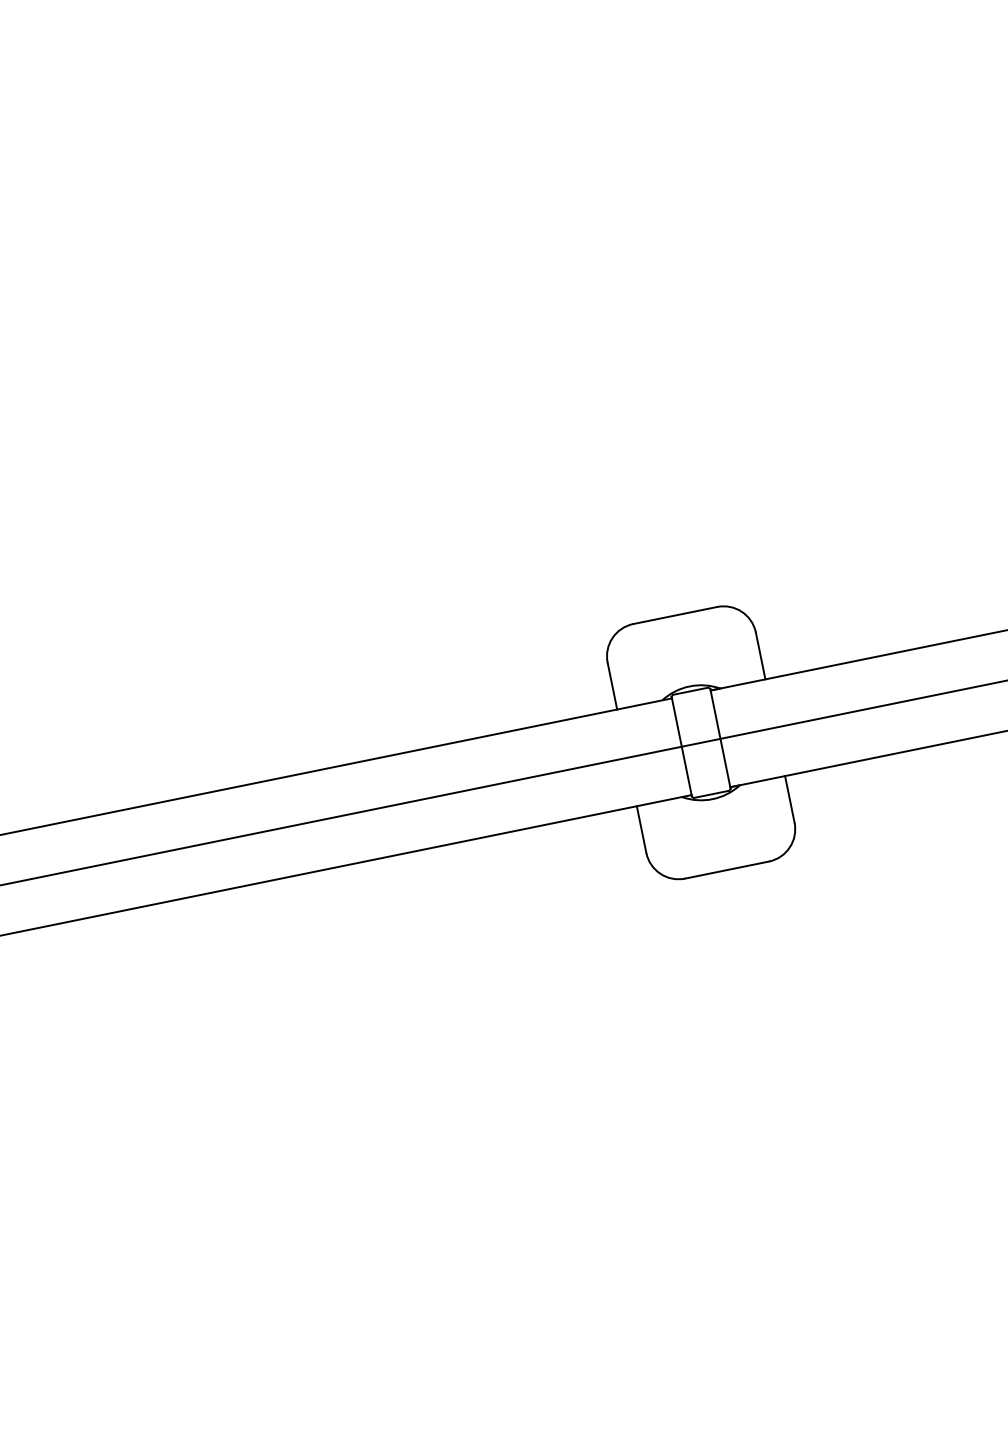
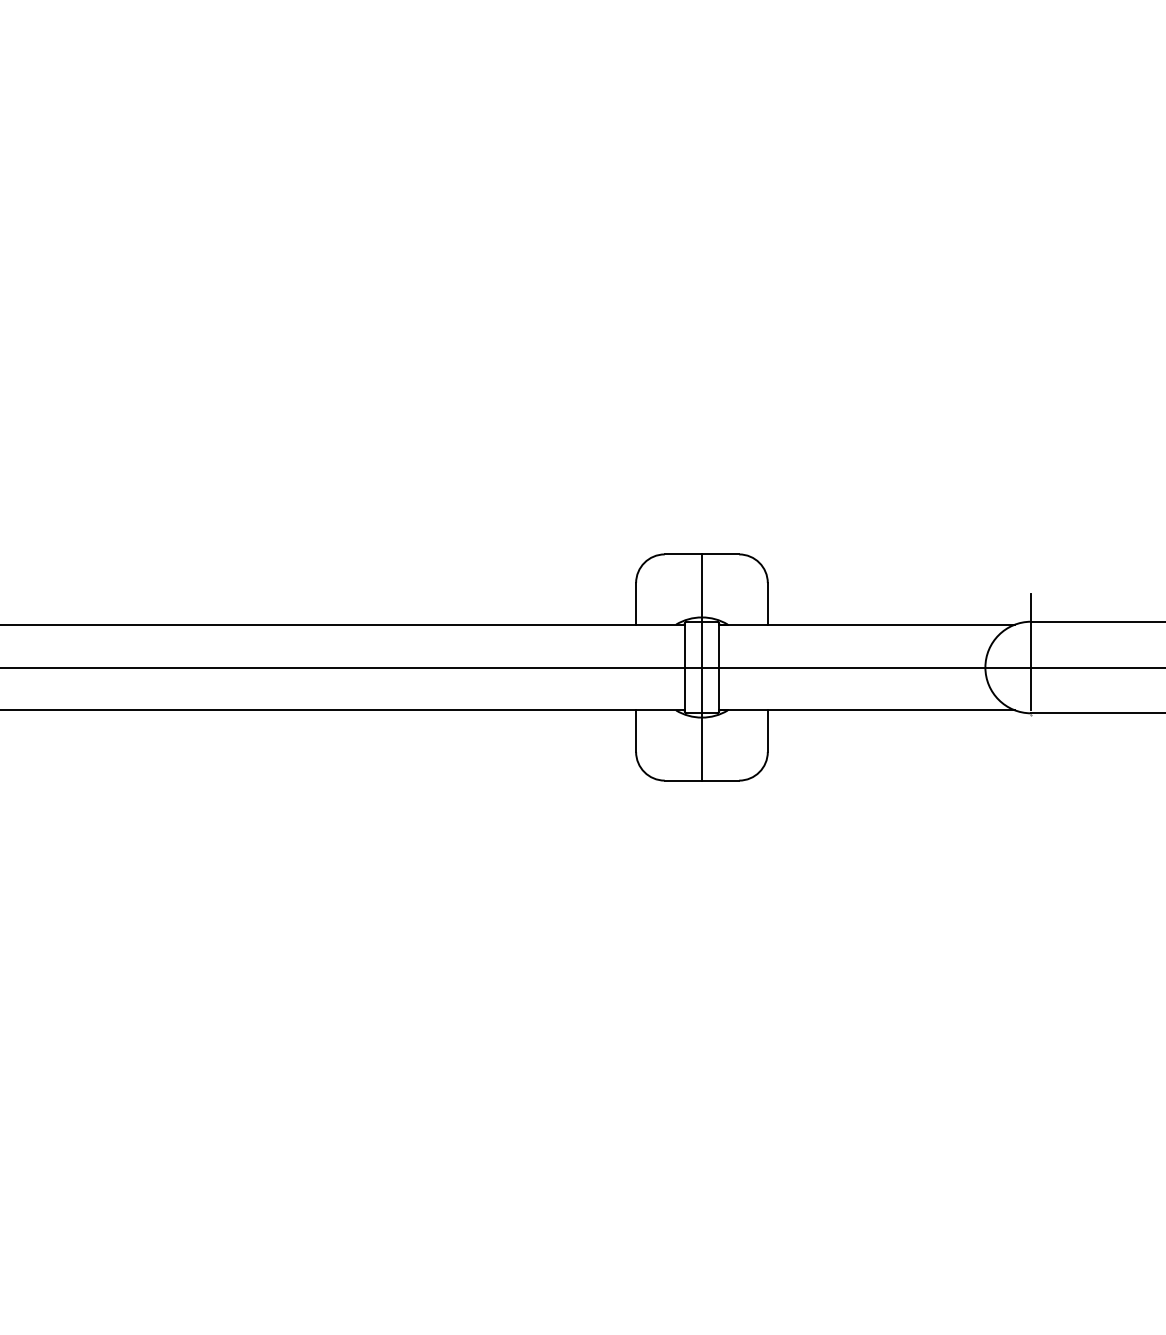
line: (700, 742) -> (701, 667), added

